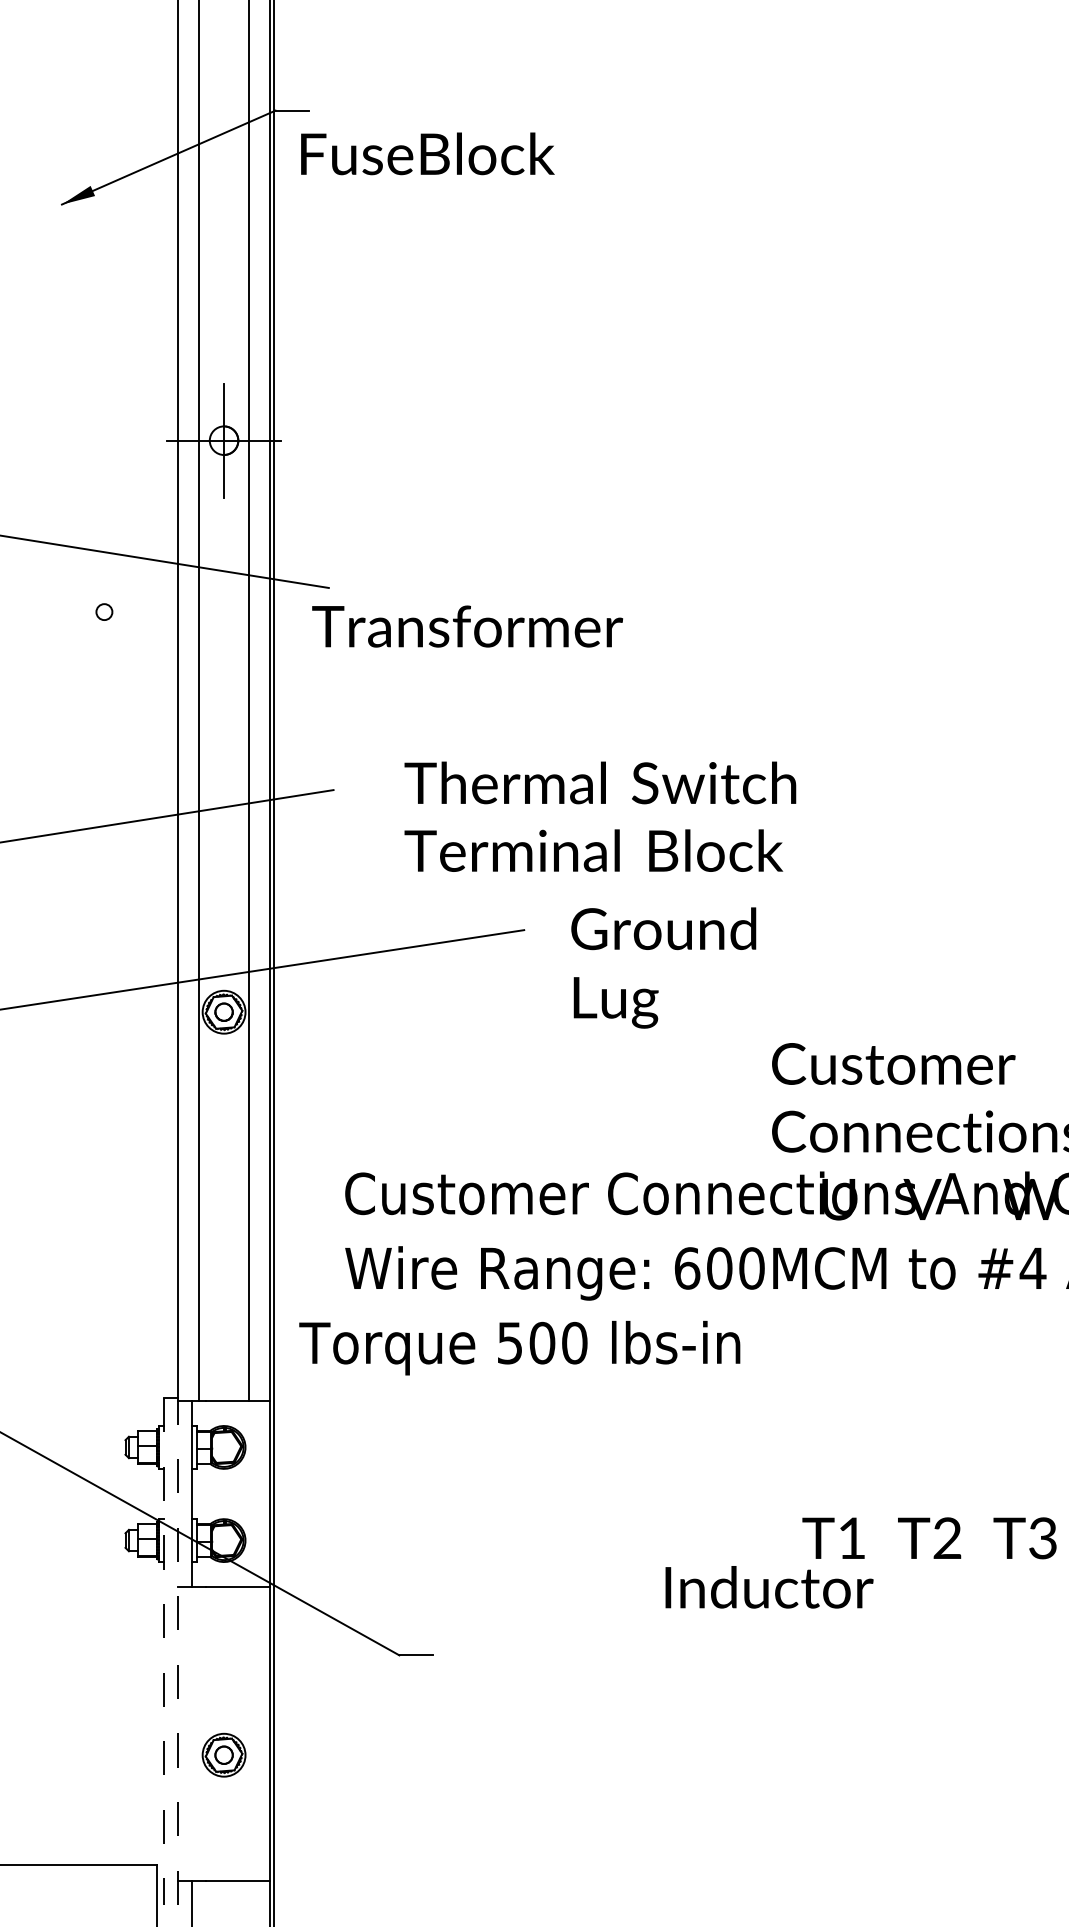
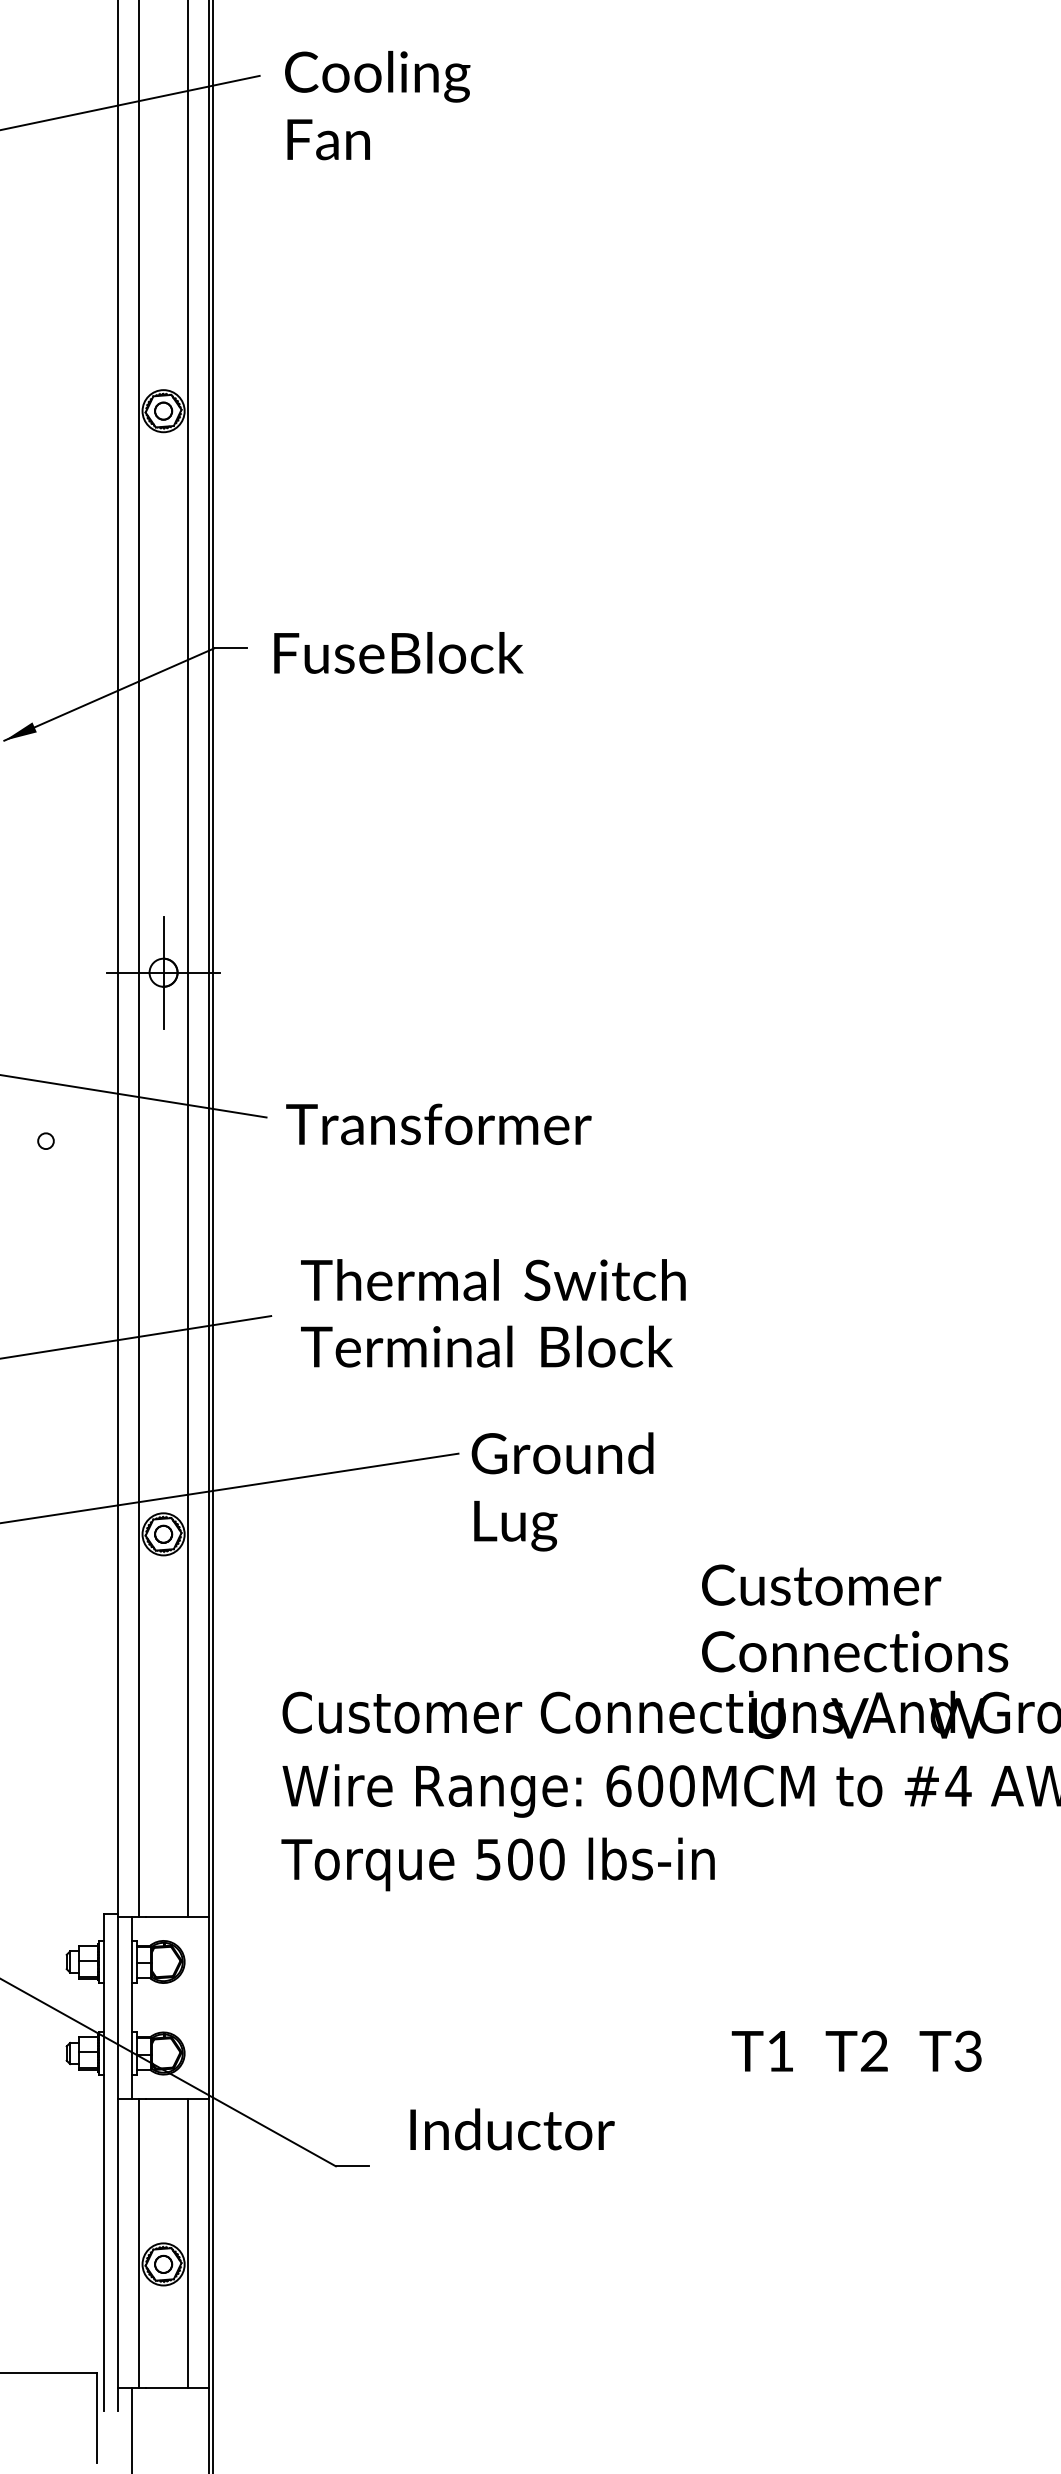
text: (427, 153) -> (398, 652), moved
text: (467, 626) -> (438, 1124), moved
text: (600, 816) -> (493, 1313), moved
text: (663, 967) -> (562, 1491), moved
text: (519, 1348) -> (497, 1864), moved
text: (769, 1587) -> (512, 2129), moved
line: (163, 1651) -> (104, 2162), dashed -> solid
line: (178, 1651) -> (118, 2162), dashed -> solid
line: (199, 1733) -> (139, 2243), added
line: (249, 1733) -> (188, 2243), added

